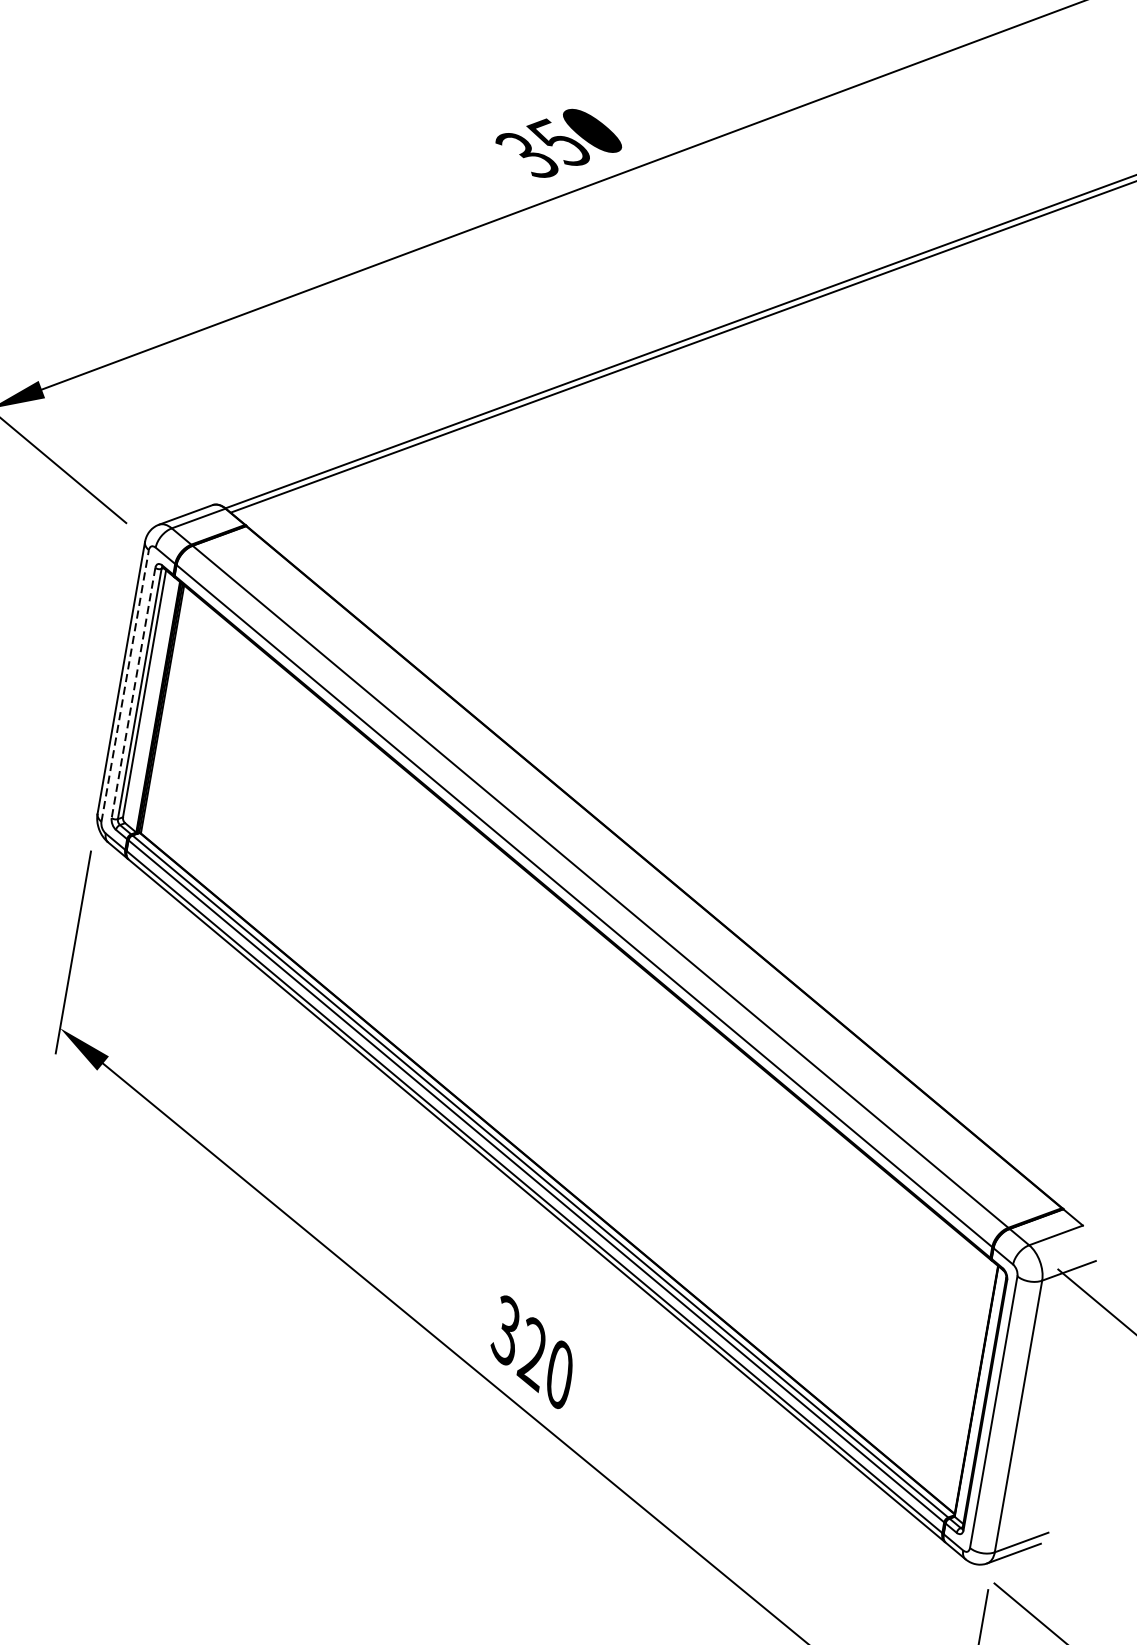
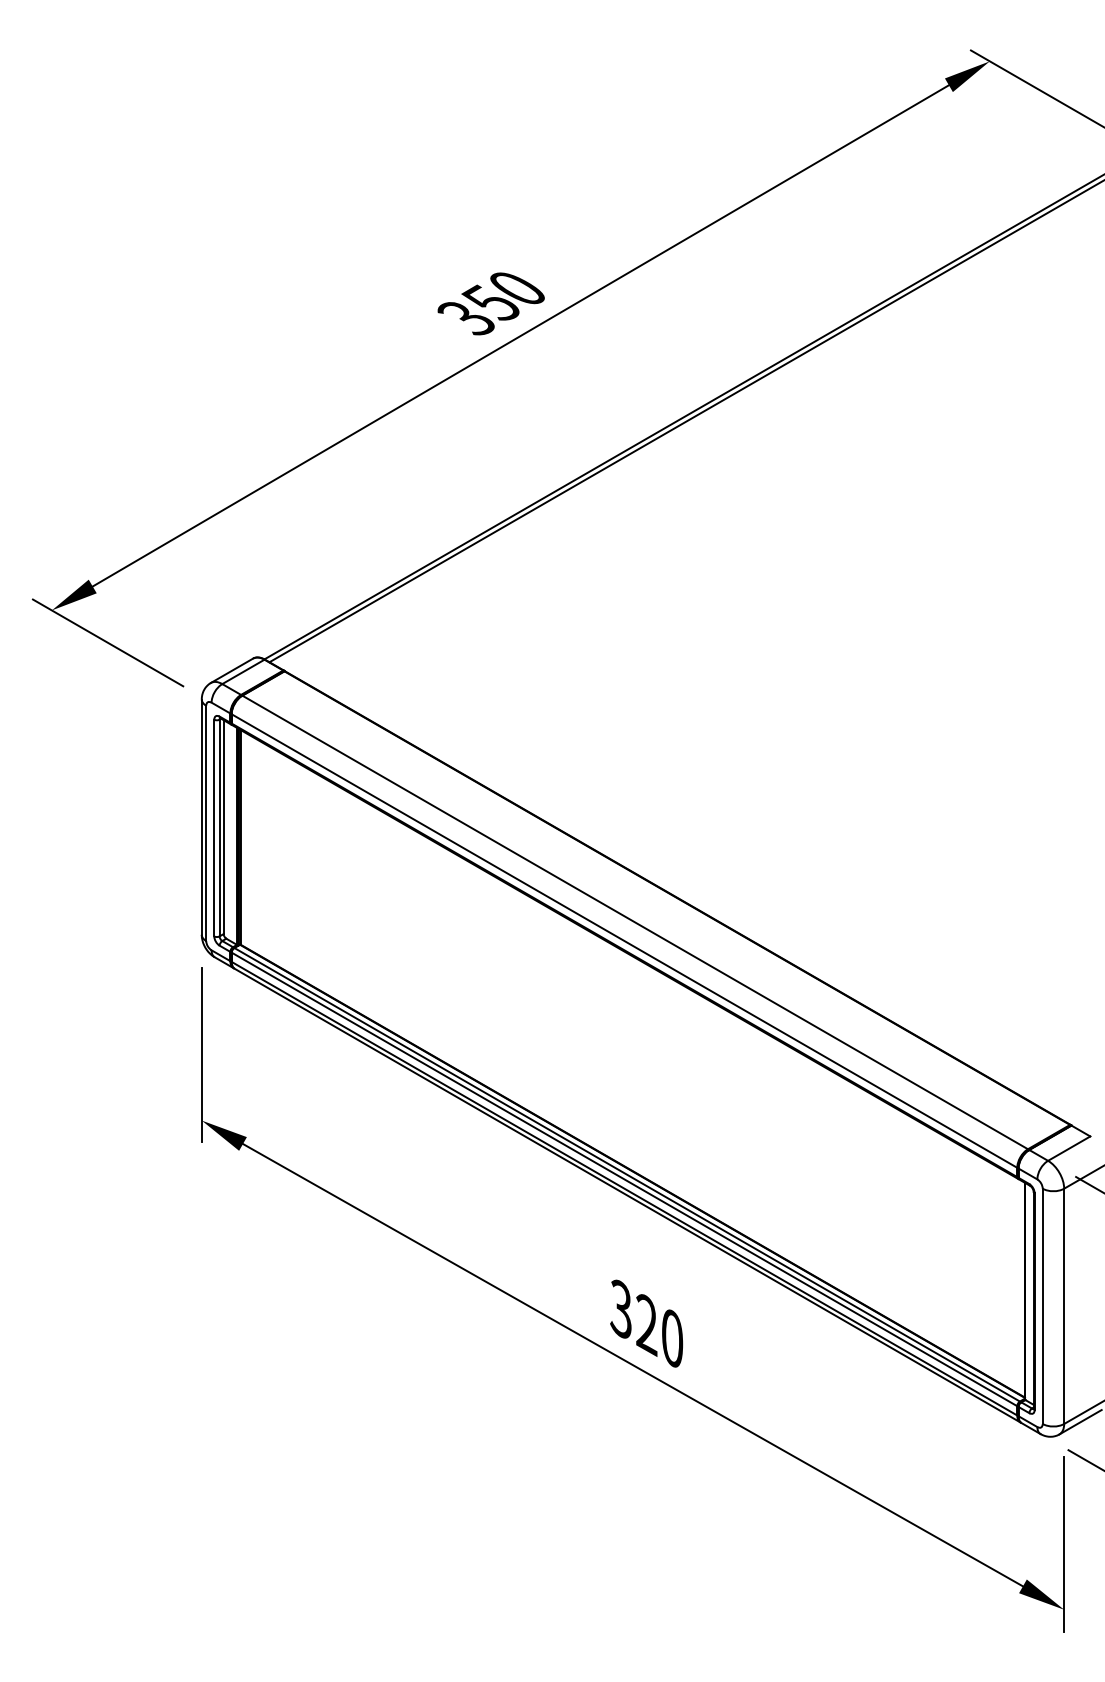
line: (125, 686) -> (206, 823), dashed -> solid
line: (133, 693) -> (214, 828), dashed -> solid

